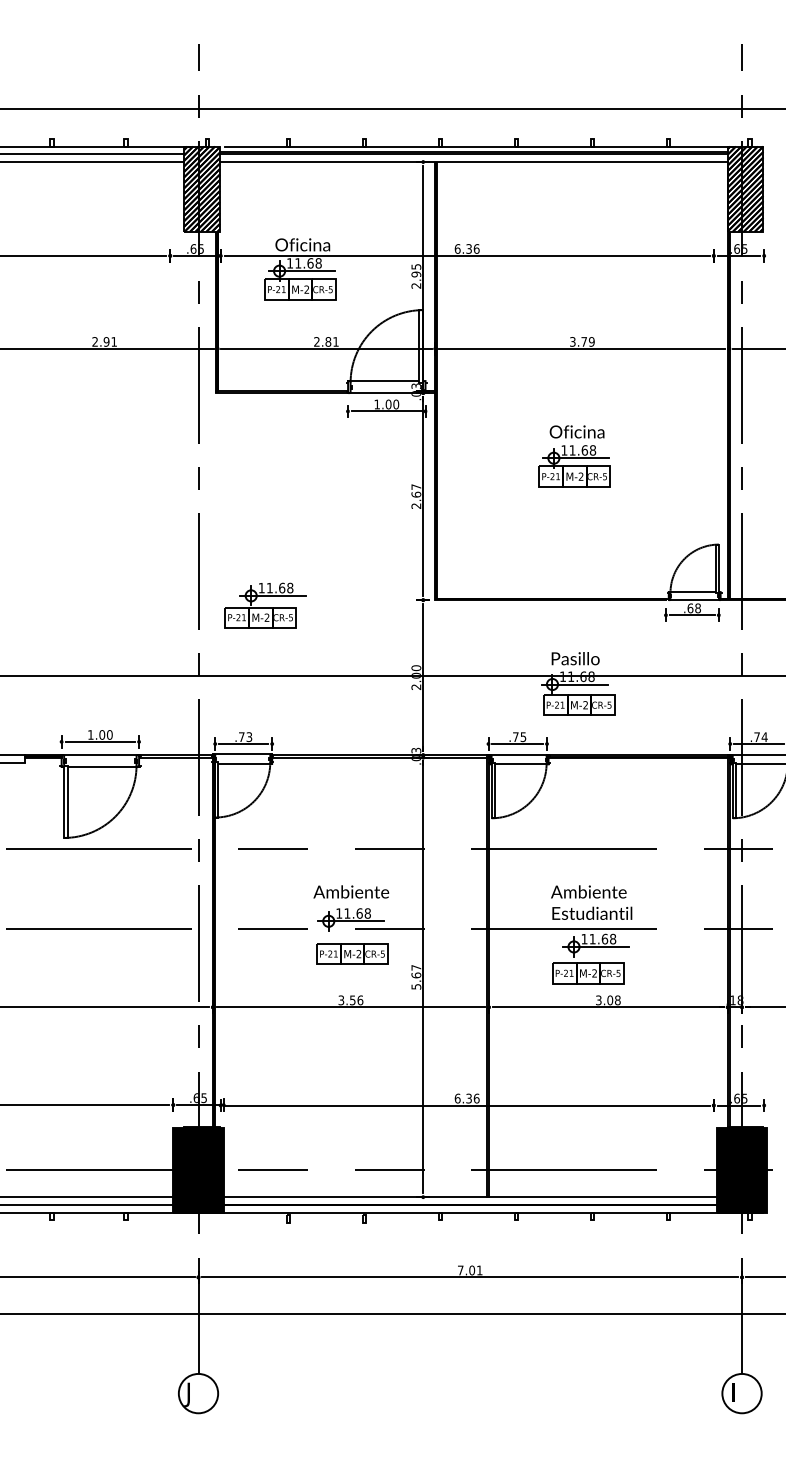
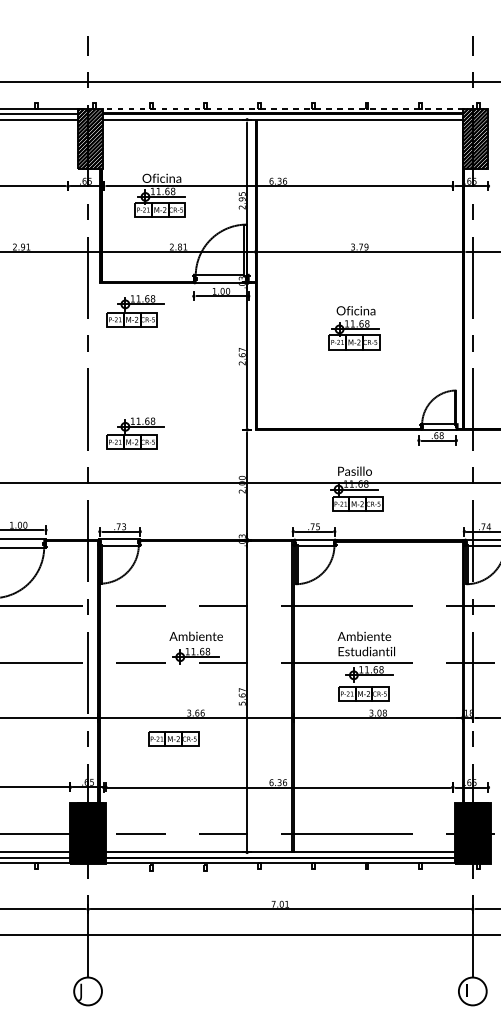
line: (478, 146) -> (286, 108), solid -> dashed
part: (265, 432) -> (135, 311), added
part: (352, 953) -> (173, 738), moved
text: (352, 1000) -> (197, 713), 3.56 -> 3.66

